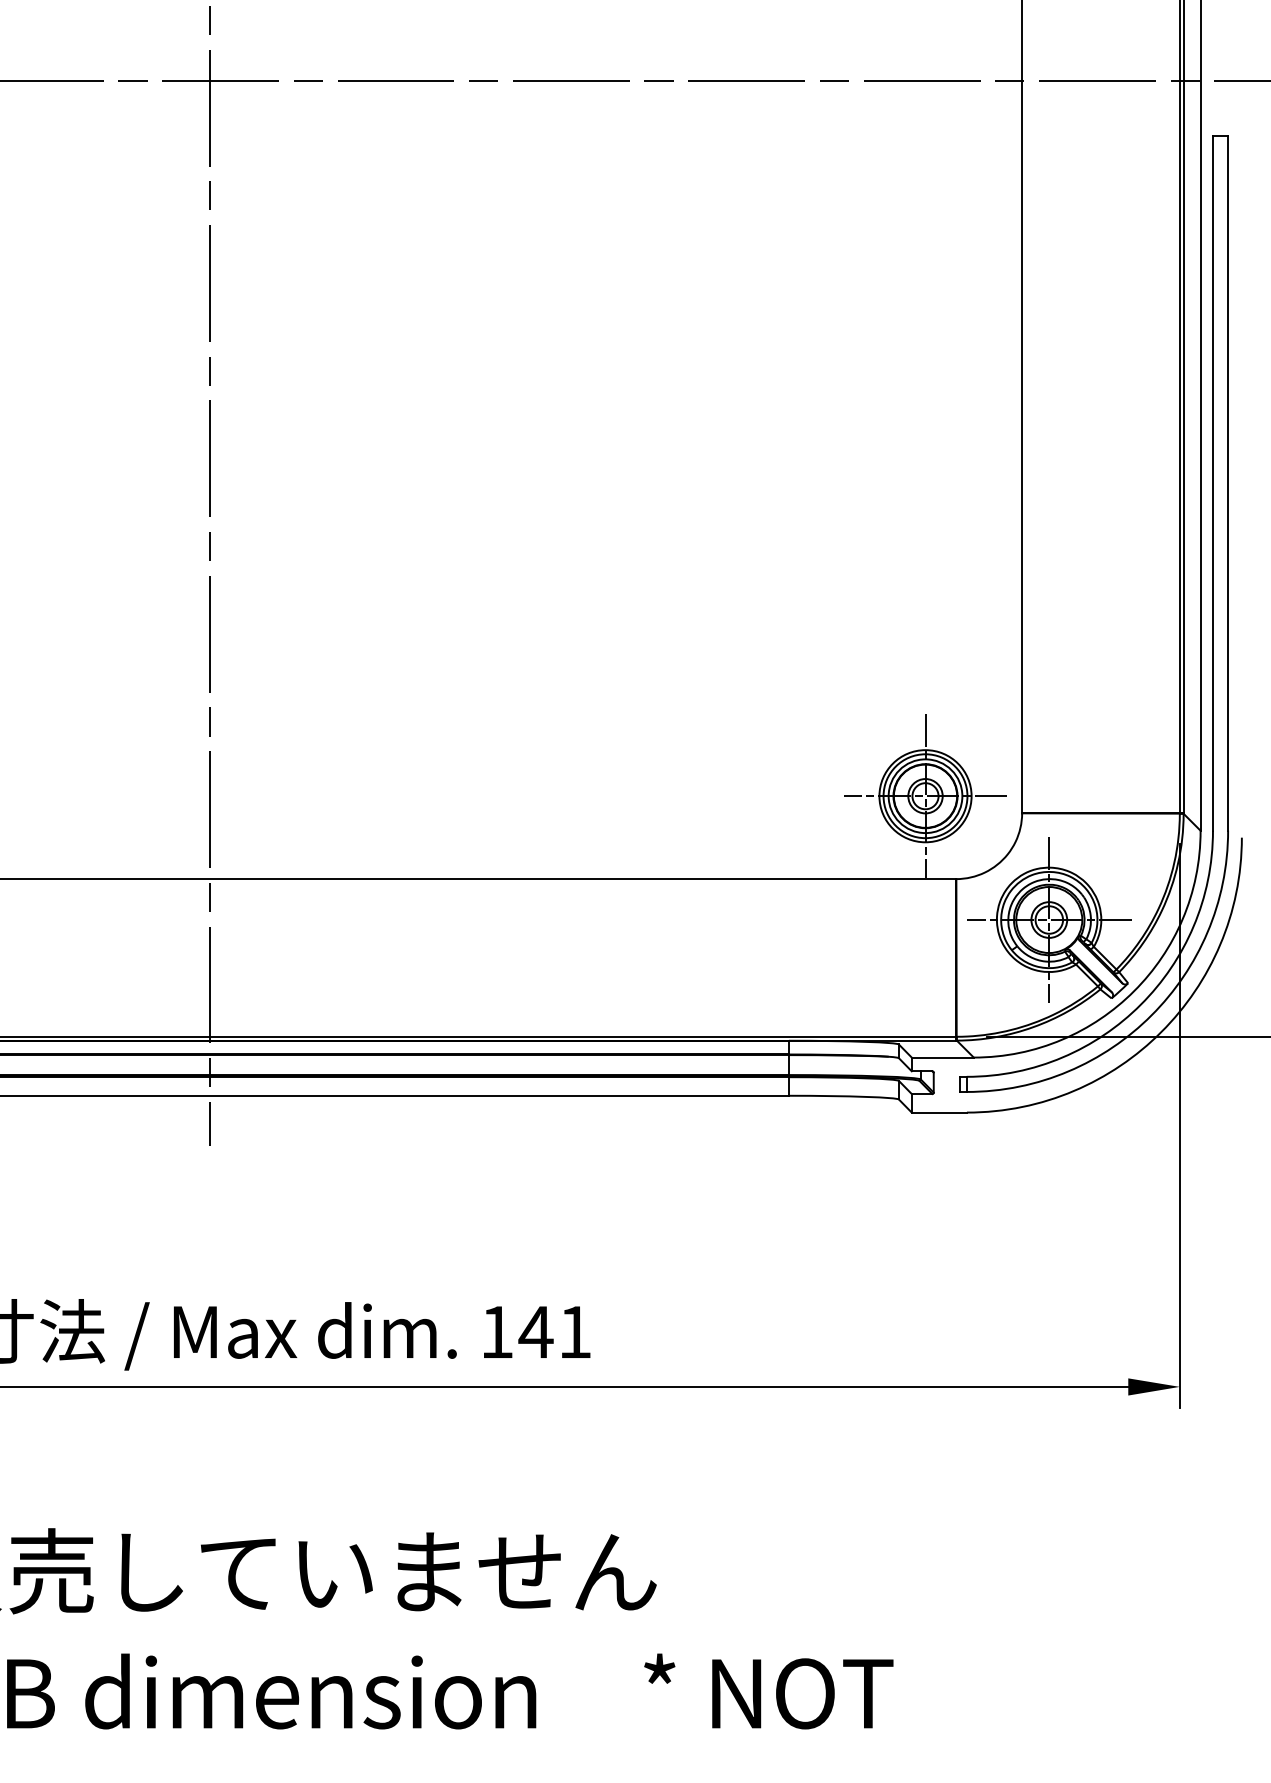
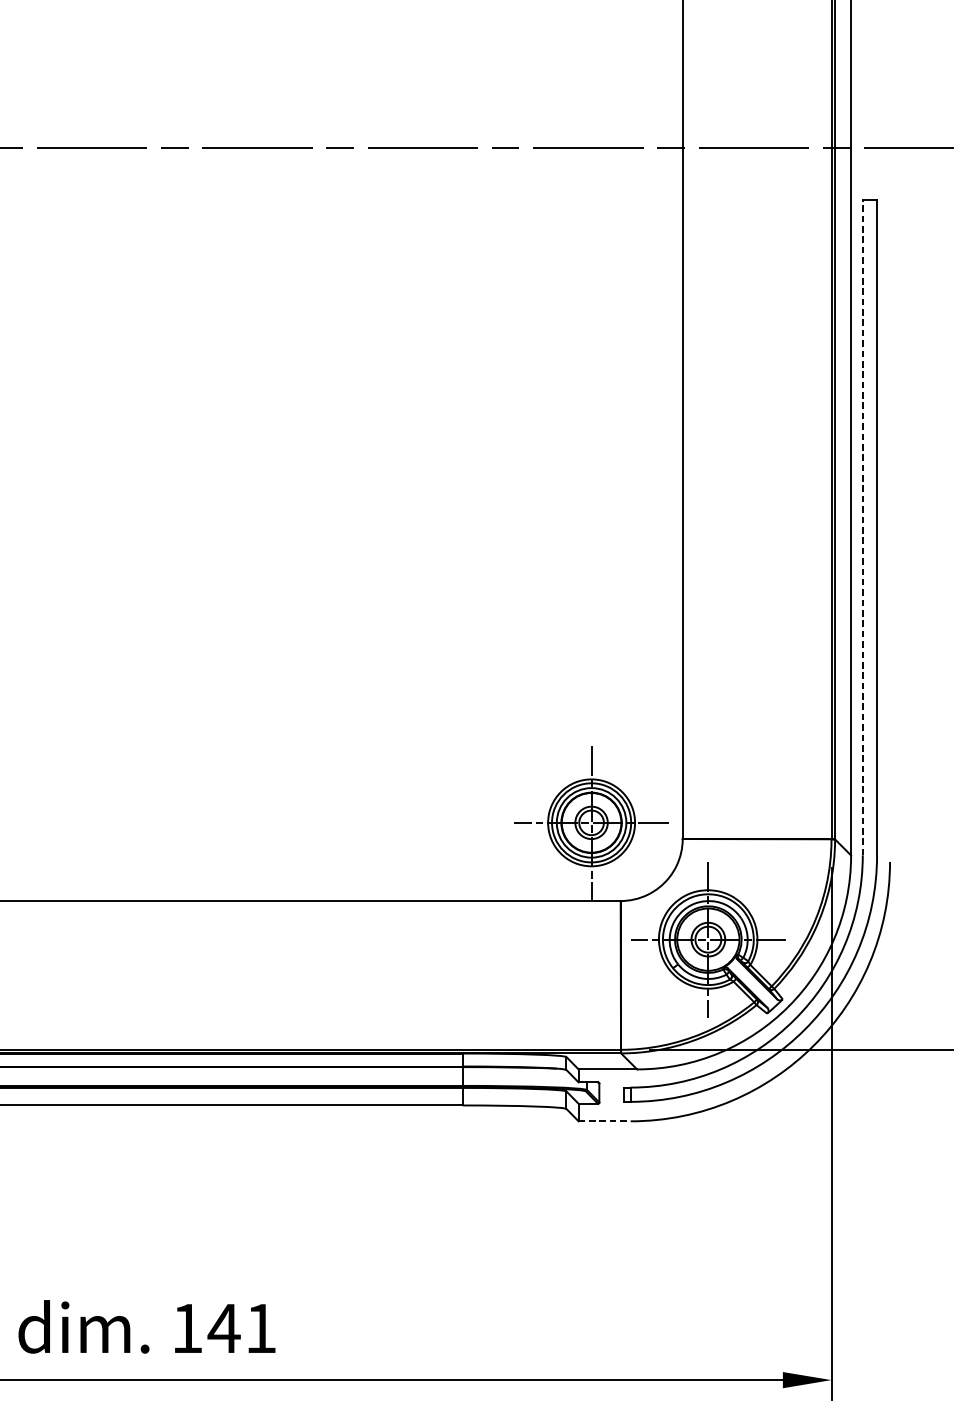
line: (1212, 482) -> (862, 526), solid -> dashed
line: (939, 1112) -> (604, 1121), solid -> dashed

